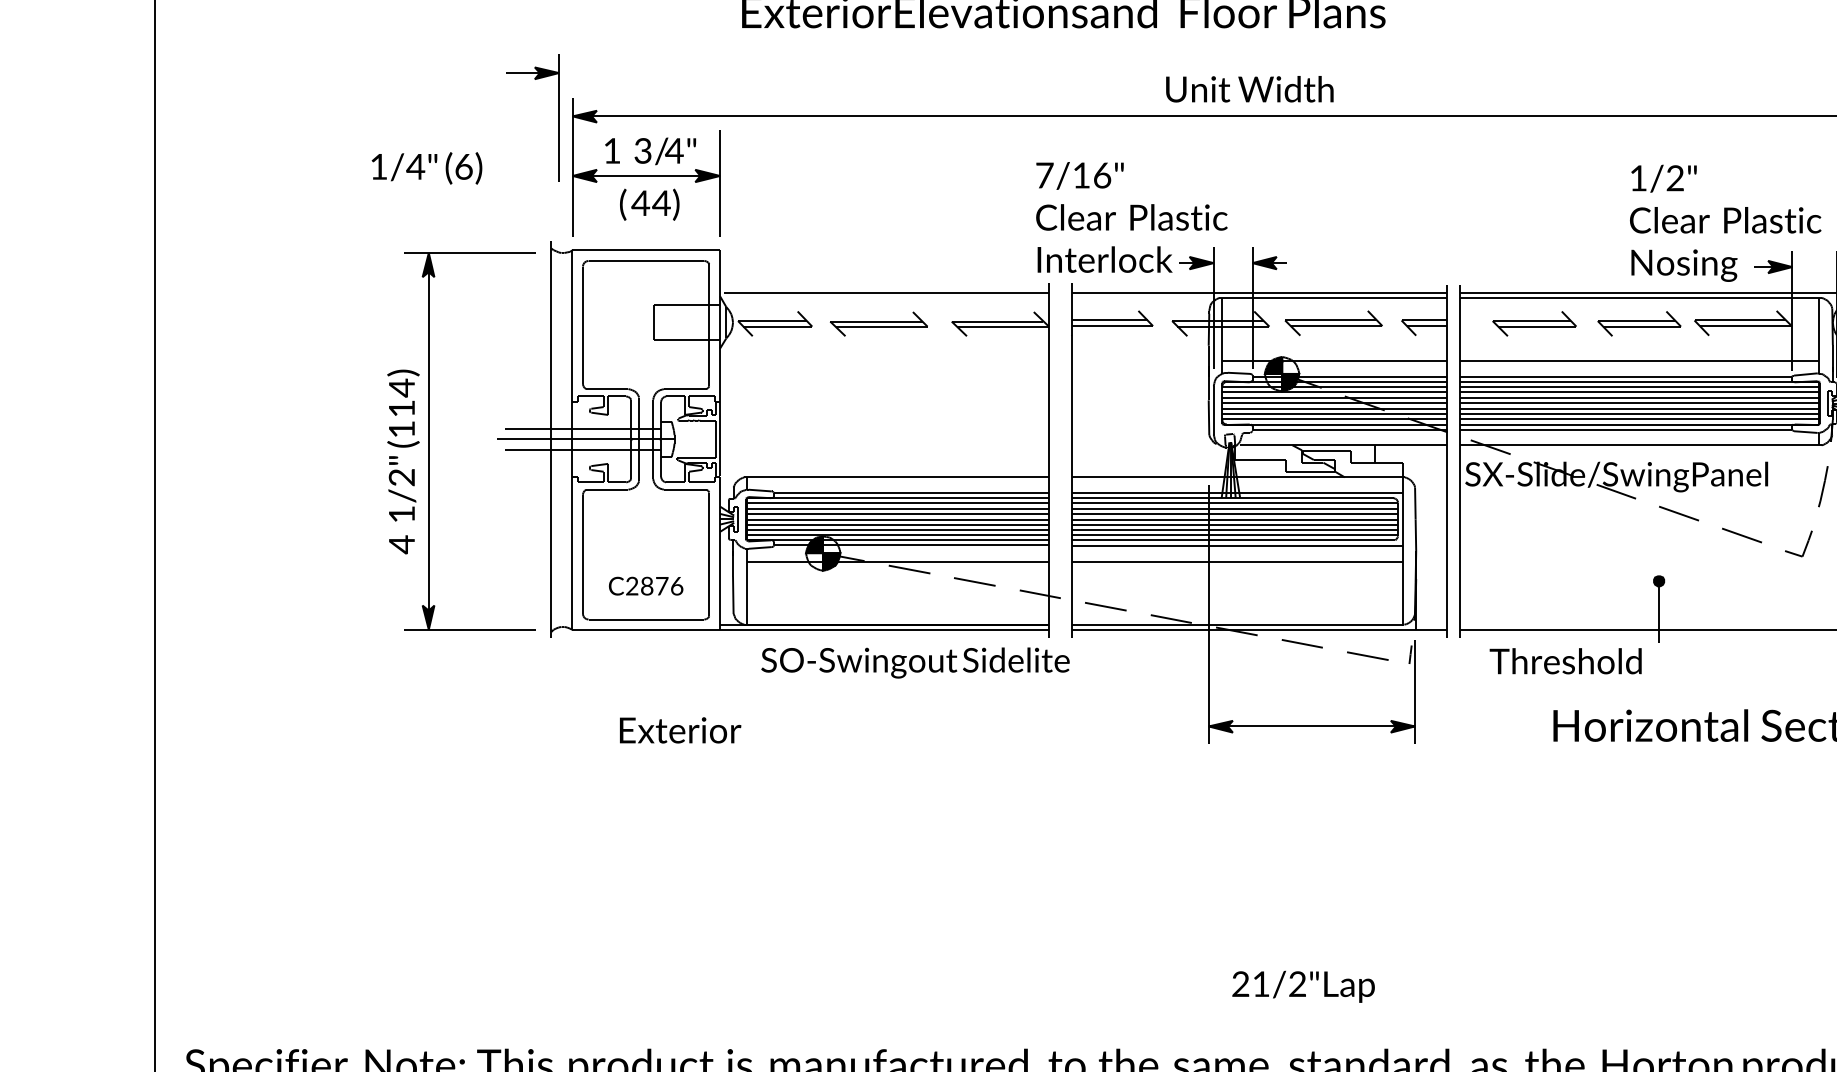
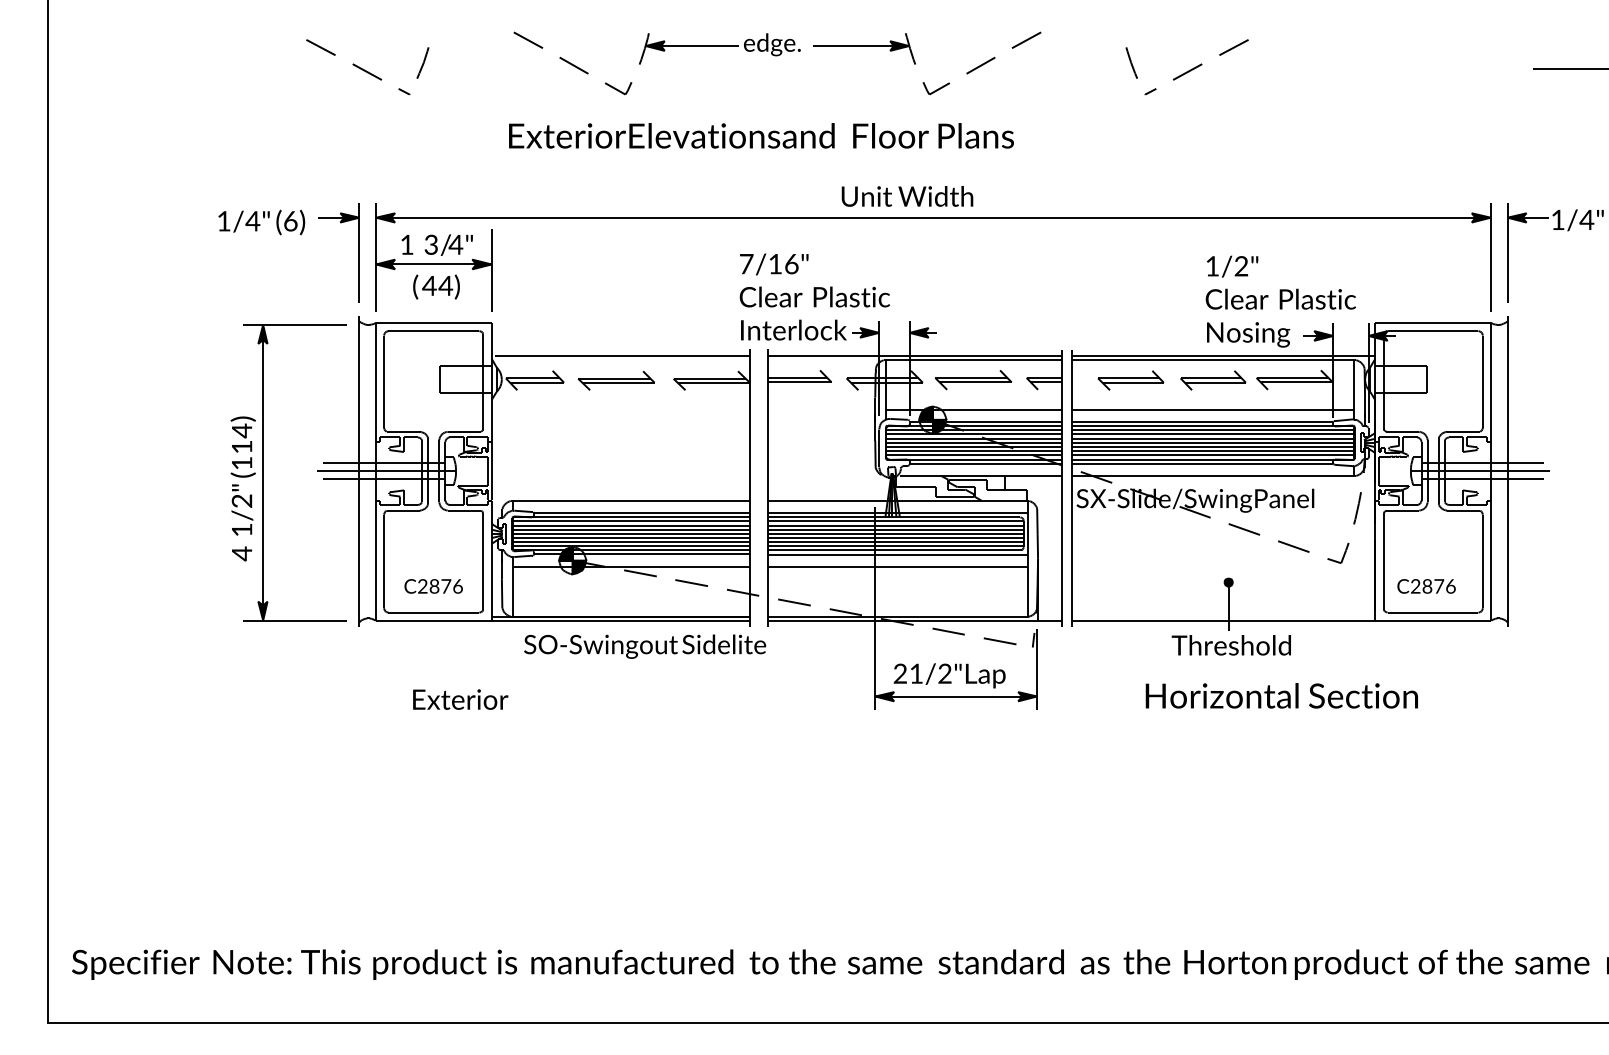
part: (557, 117) -> (358, 252), moved
text: (426, 168) -> (261, 222), moved
text: (1564, 661) -> (1230, 645), moved
text: (1303, 986) -> (949, 675), moved

